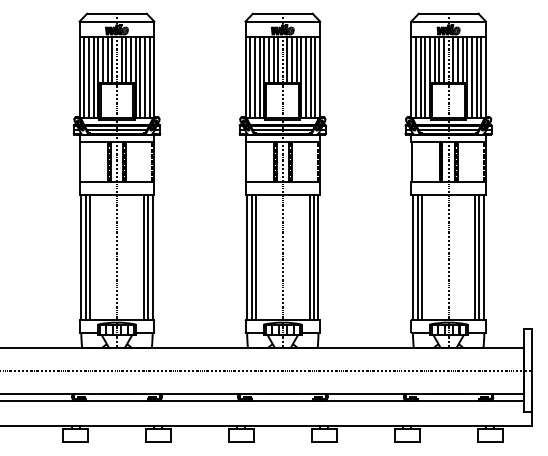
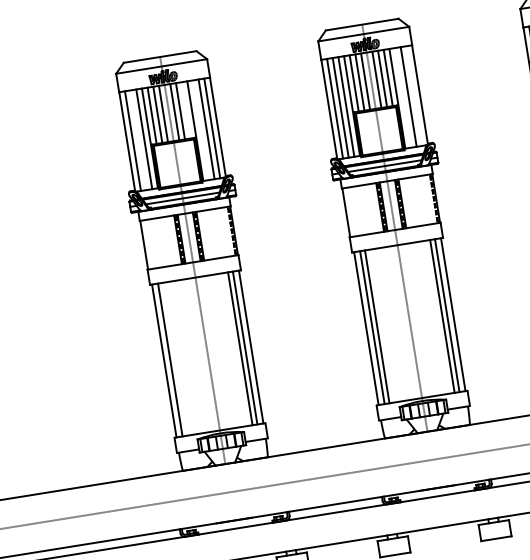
line: (130, 59) -> (185, 110), removed
line: (89, 77) -> (139, 140), removed
line: (140, 77) -> (201, 130), removed
line: (306, 77) -> (403, 97), removed
line: (315, 77) -> (414, 95), removed
line: (90, 257) -> (175, 359), removed

